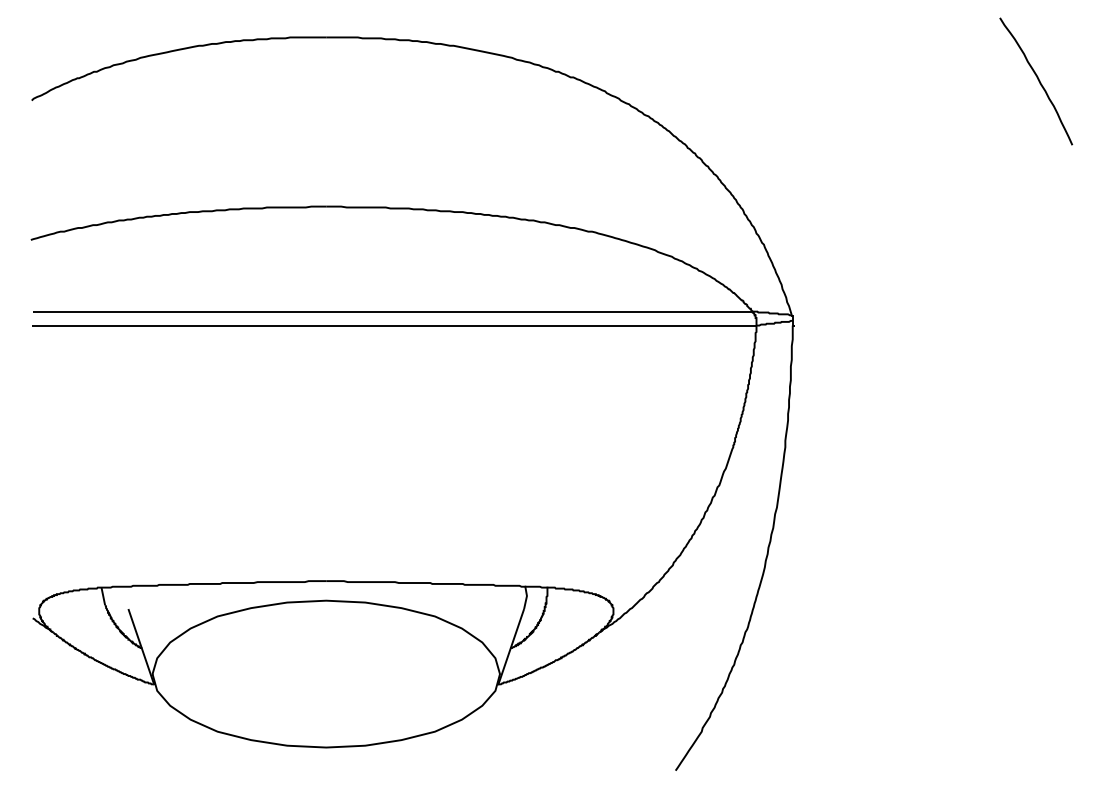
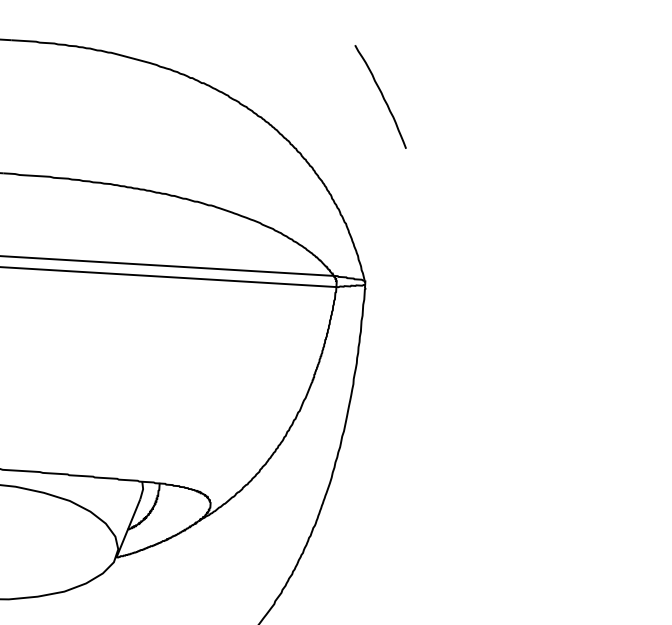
curve: (1038, 81) -> (382, 97), moved

